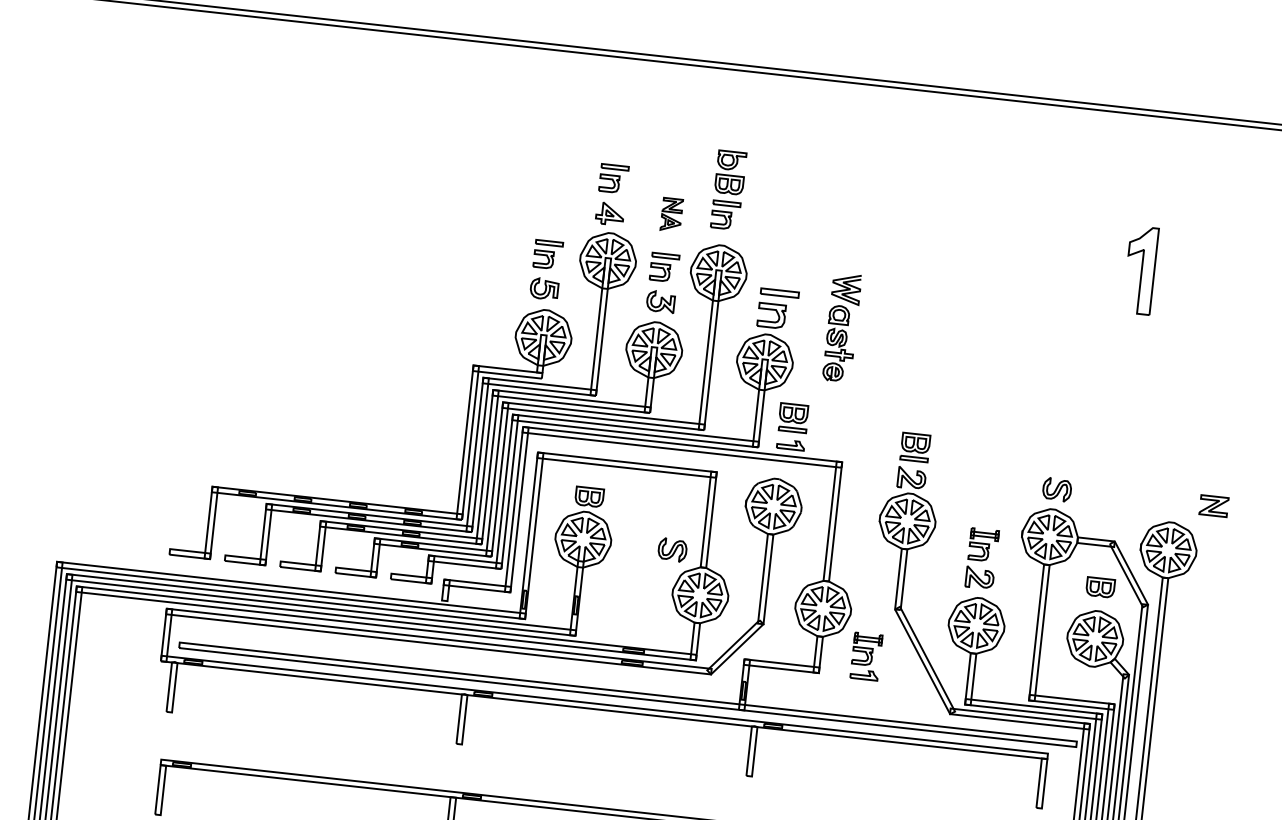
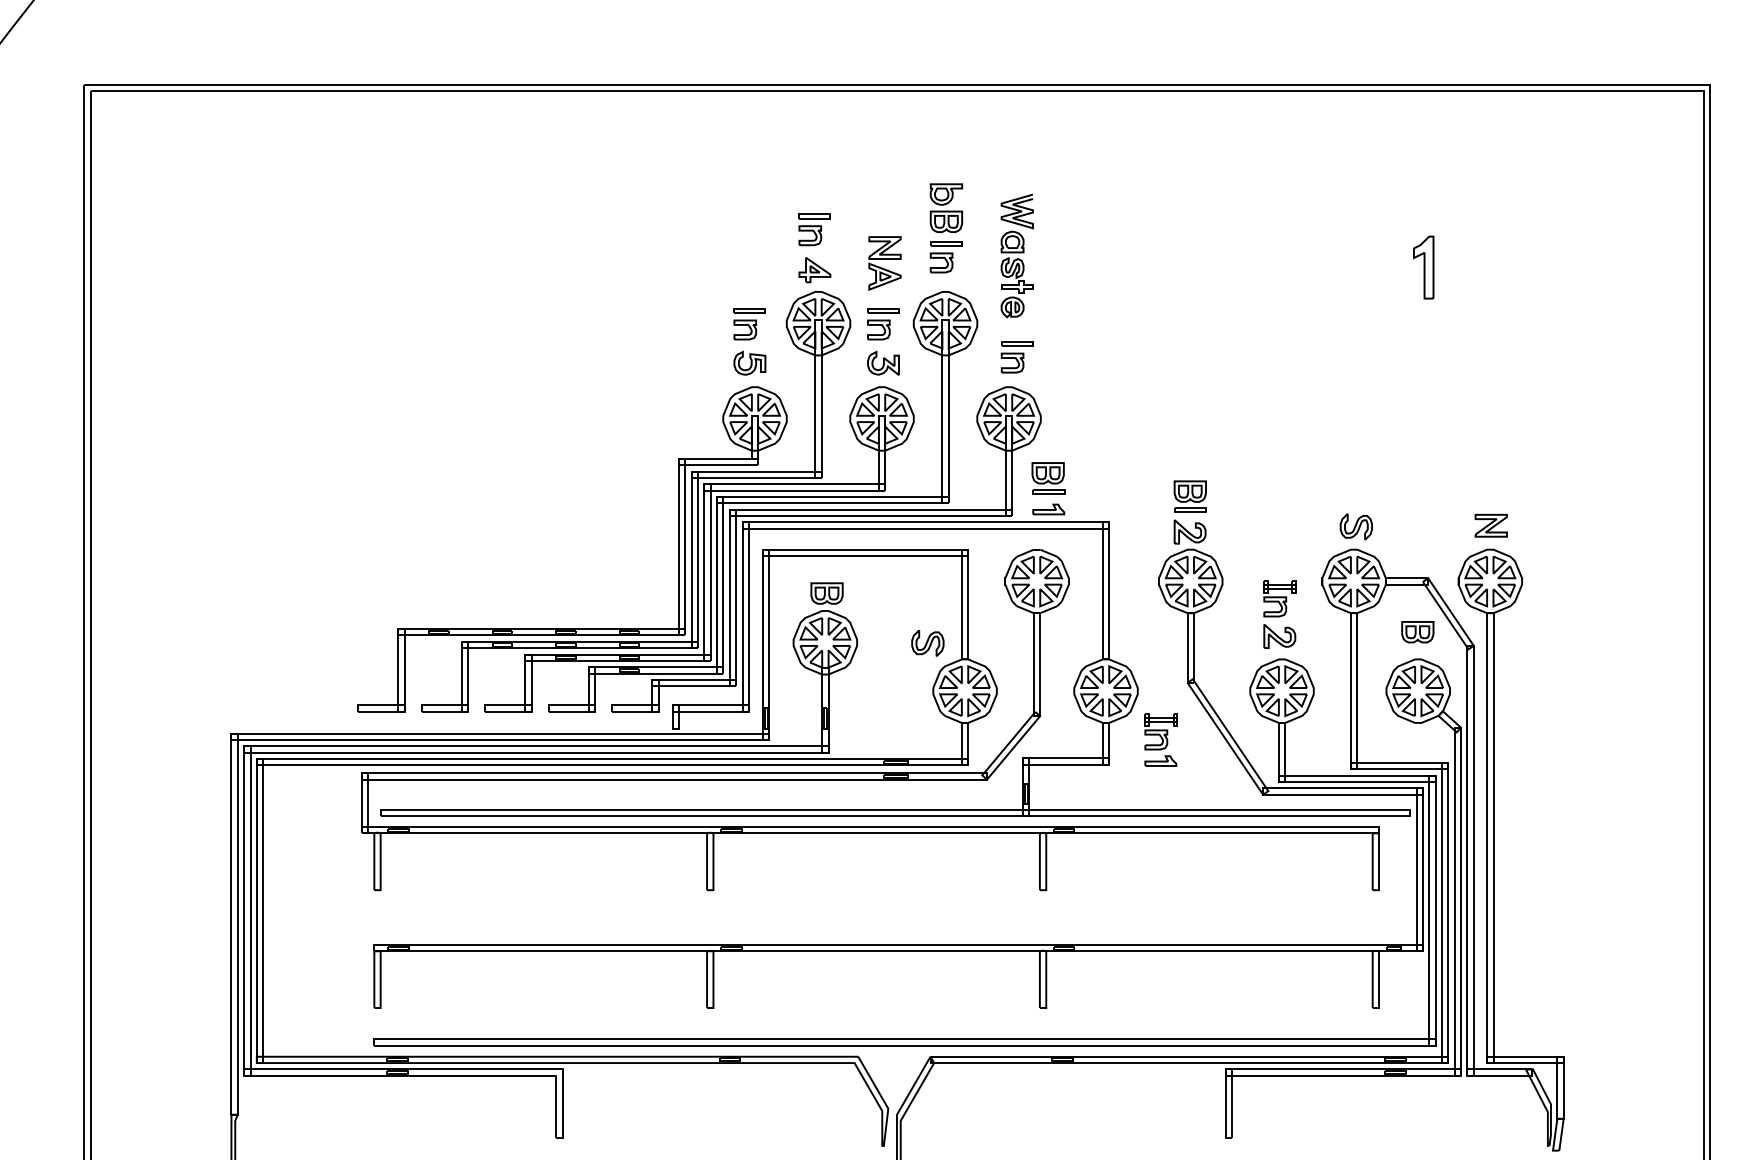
part: (671, 214) -> (884, 263), size x1.43
part: (1140, 270) -> (1423, 267), size x0.62
part: (777, 309) -> (1016, 357), size x0.71
part: (841, 327) -> (1016, 255), moved
part: (1213, 505) -> (1490, 525), moved

